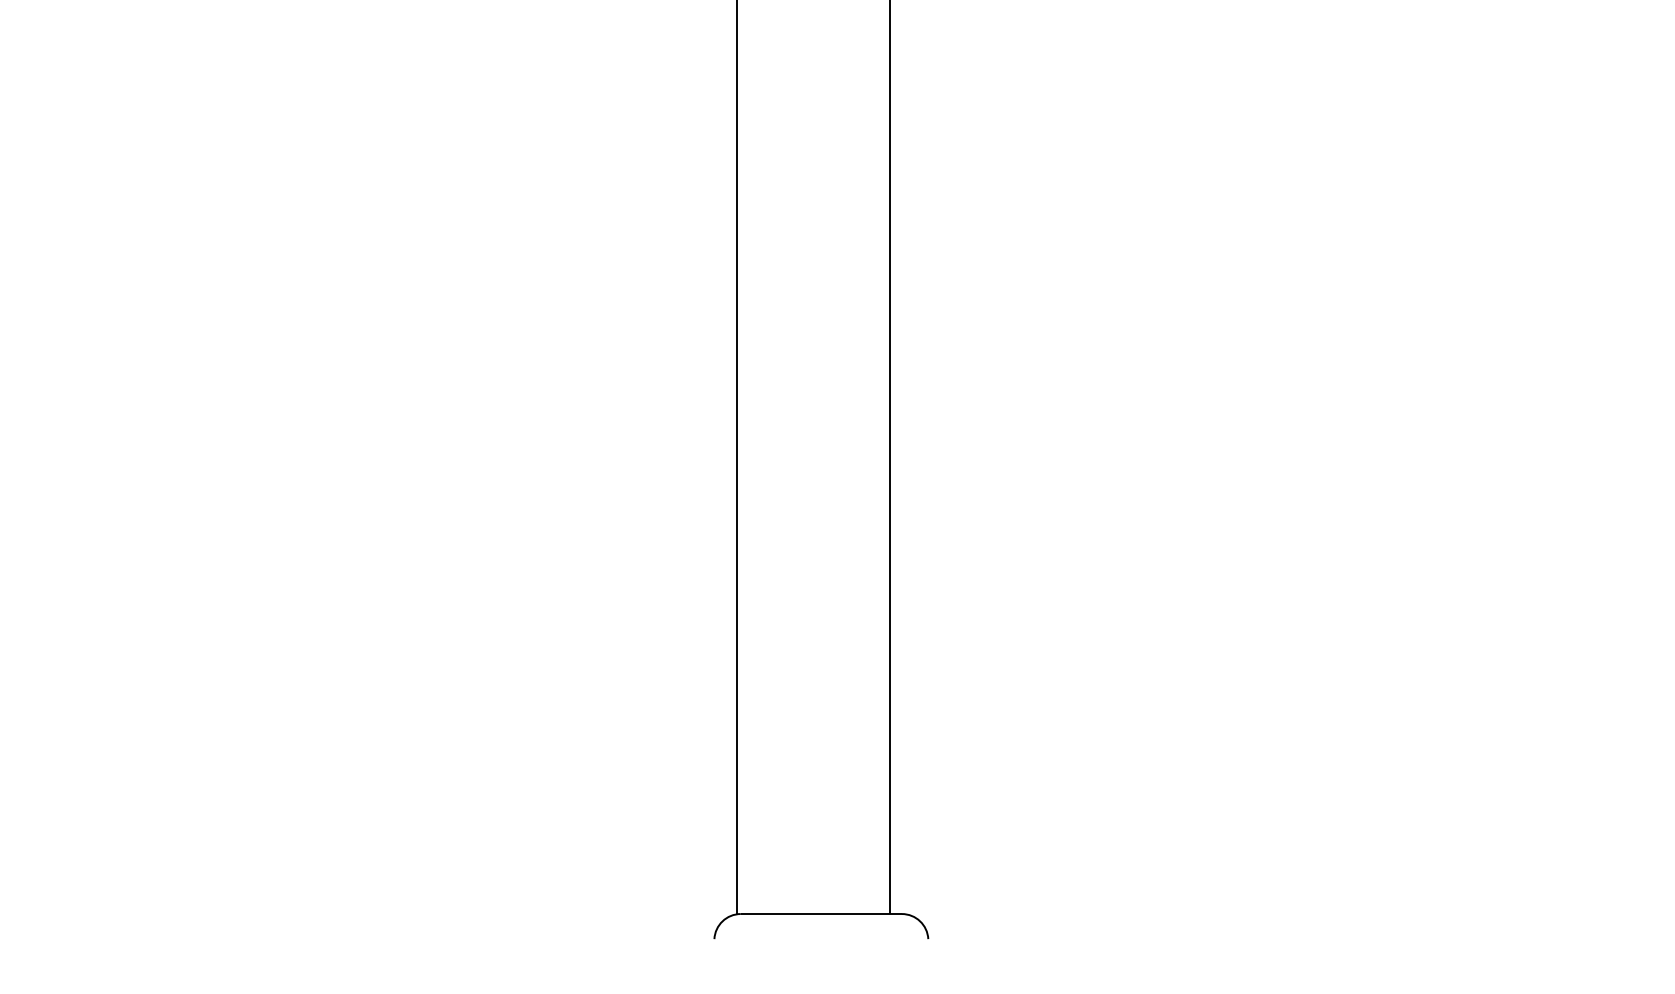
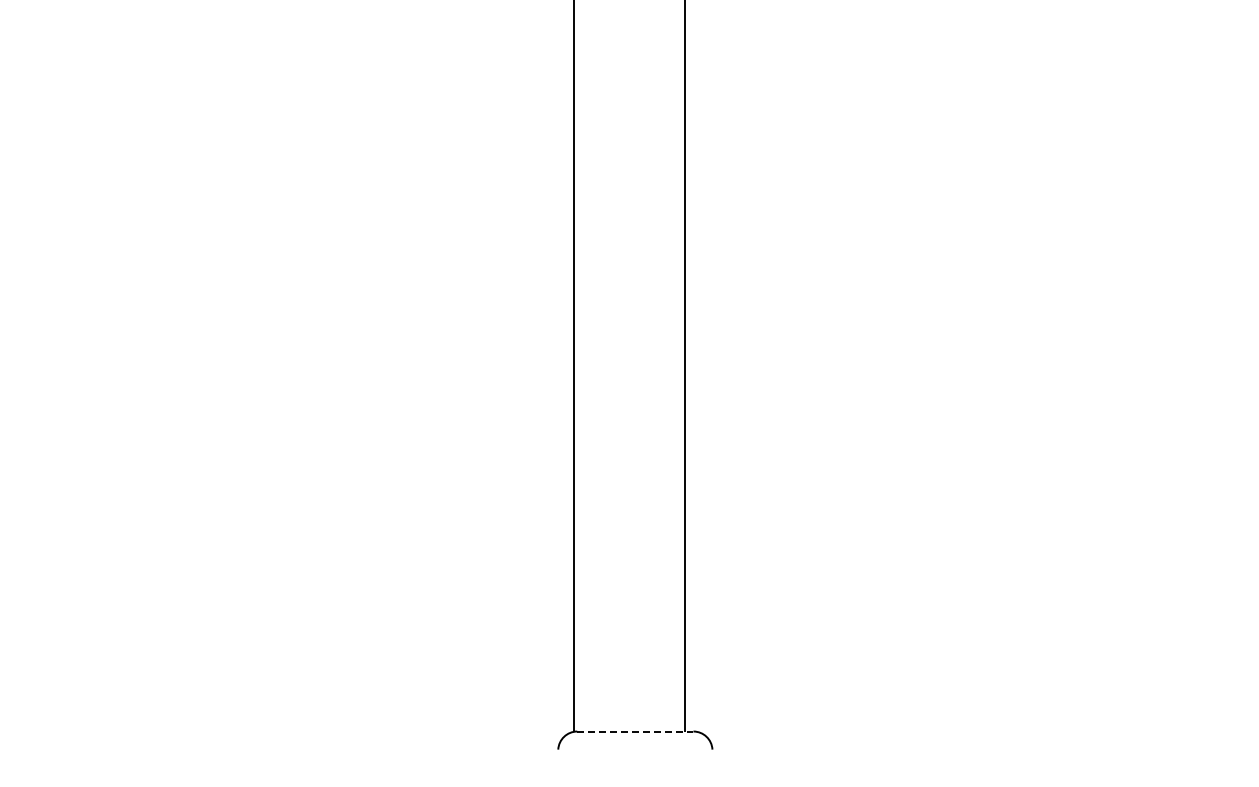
line: (821, 913) -> (635, 731), solid -> dashed

